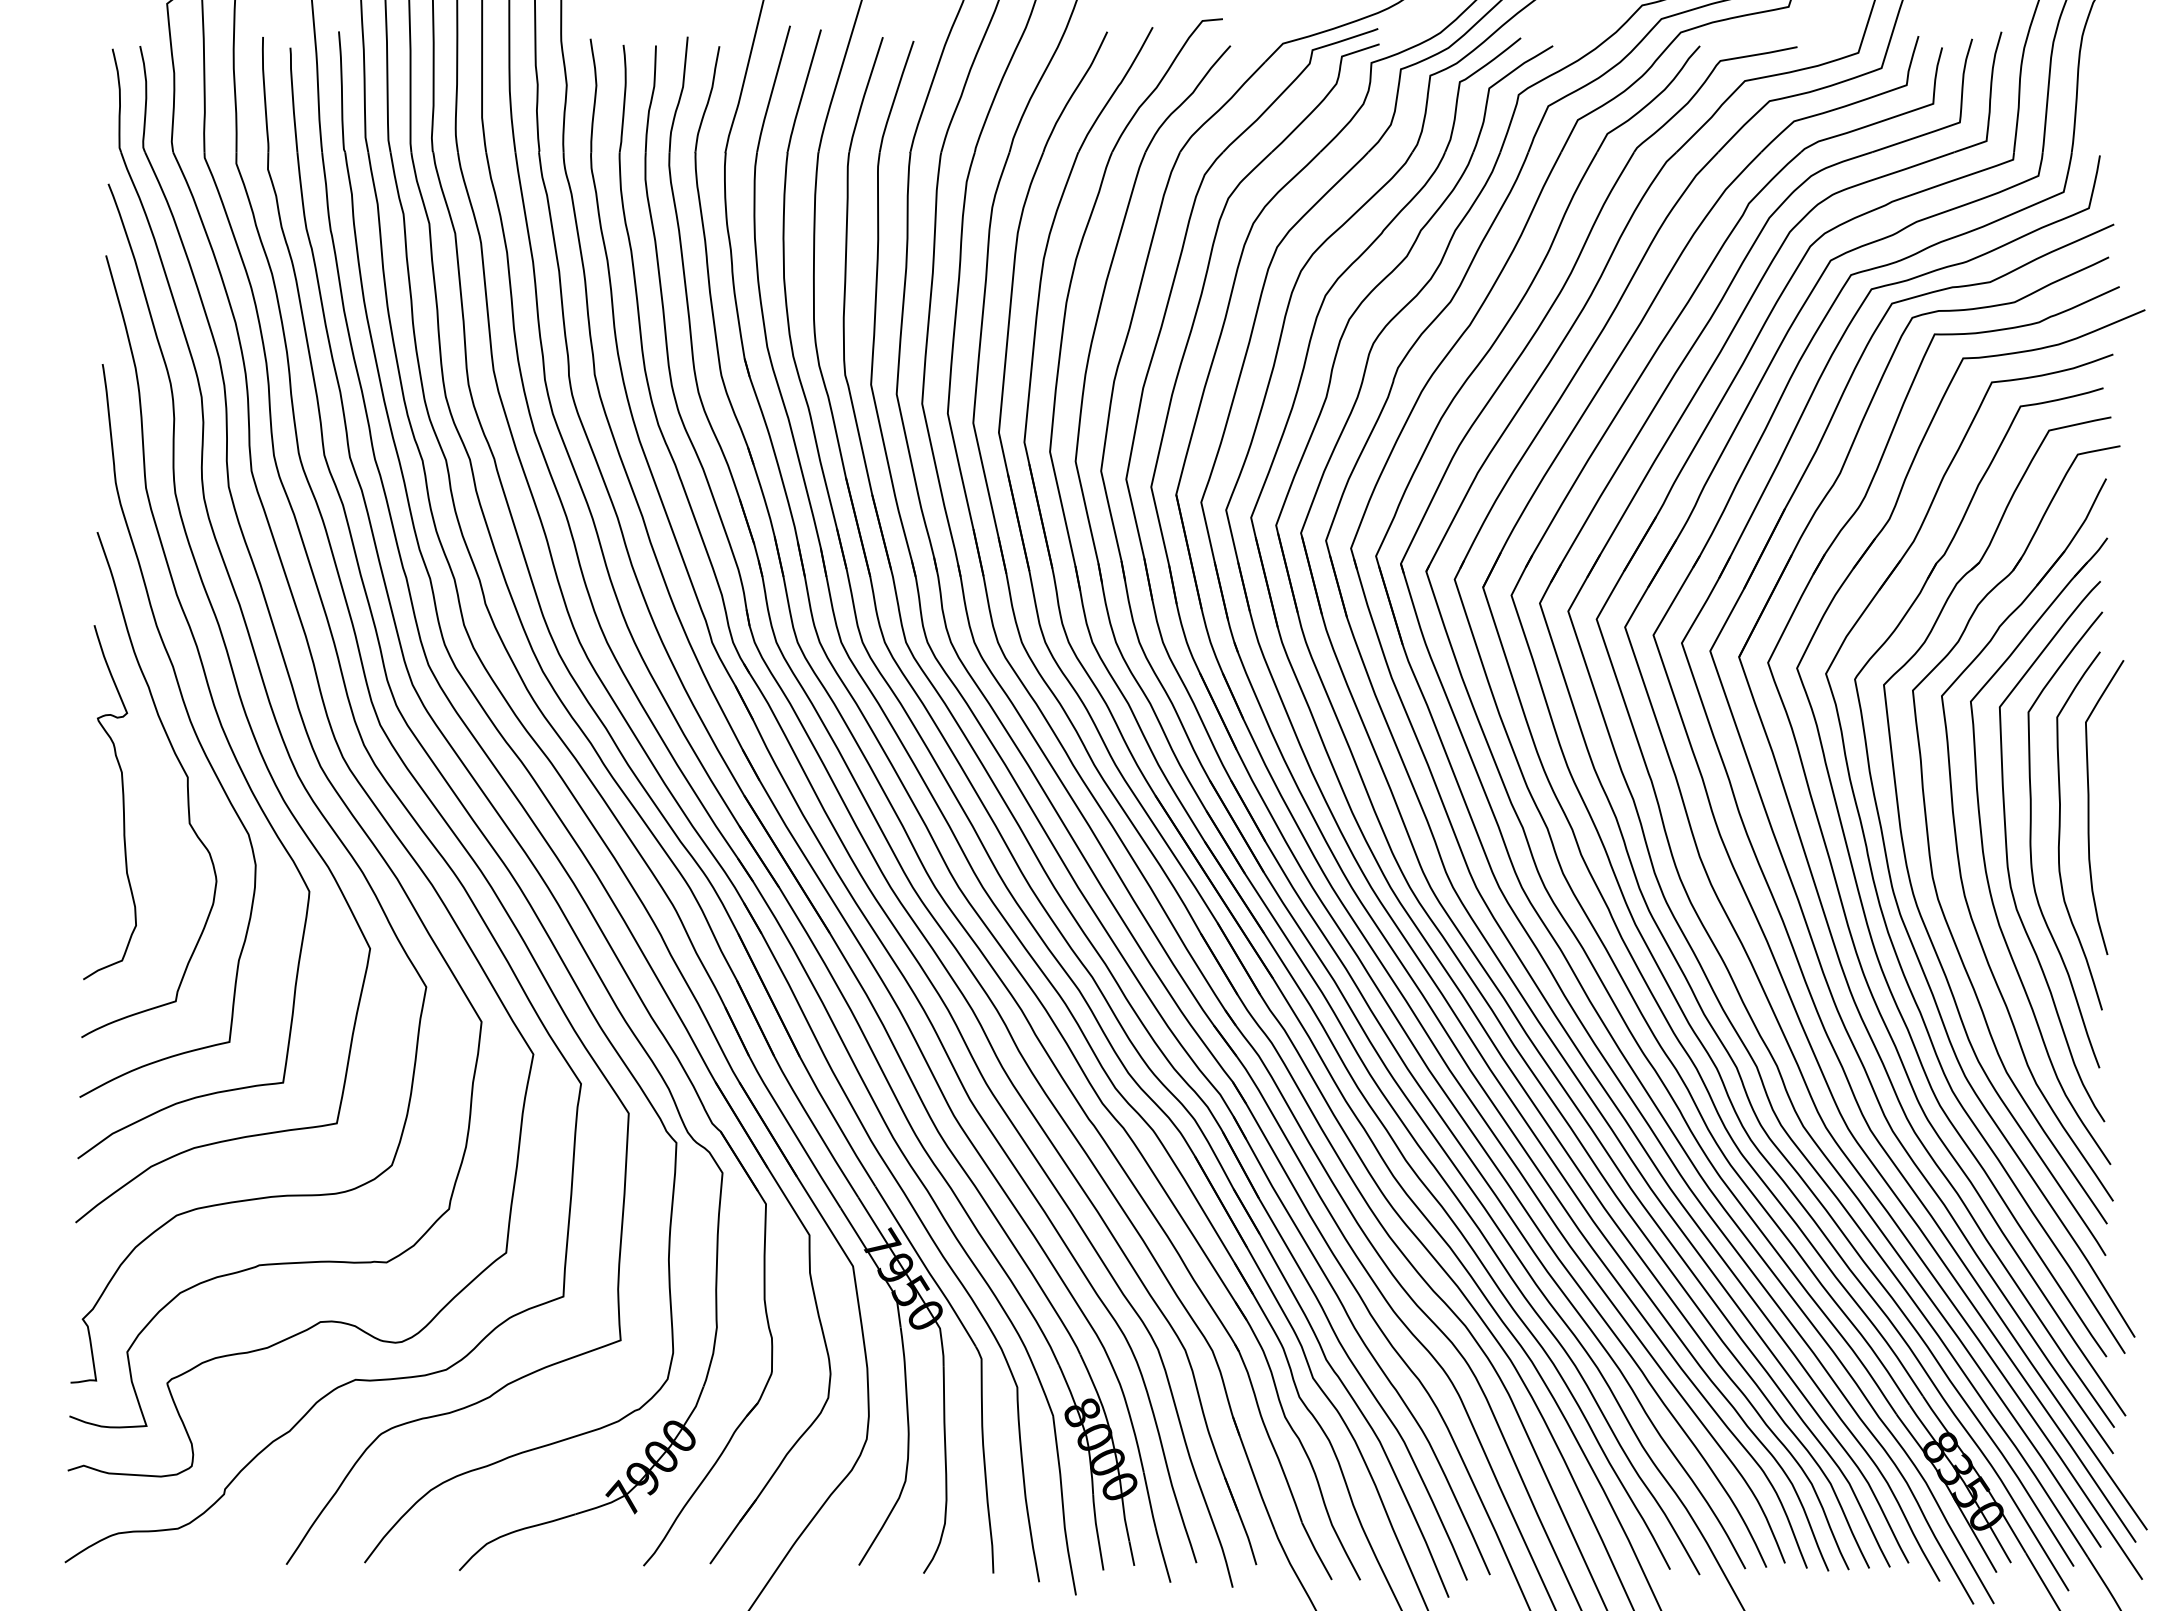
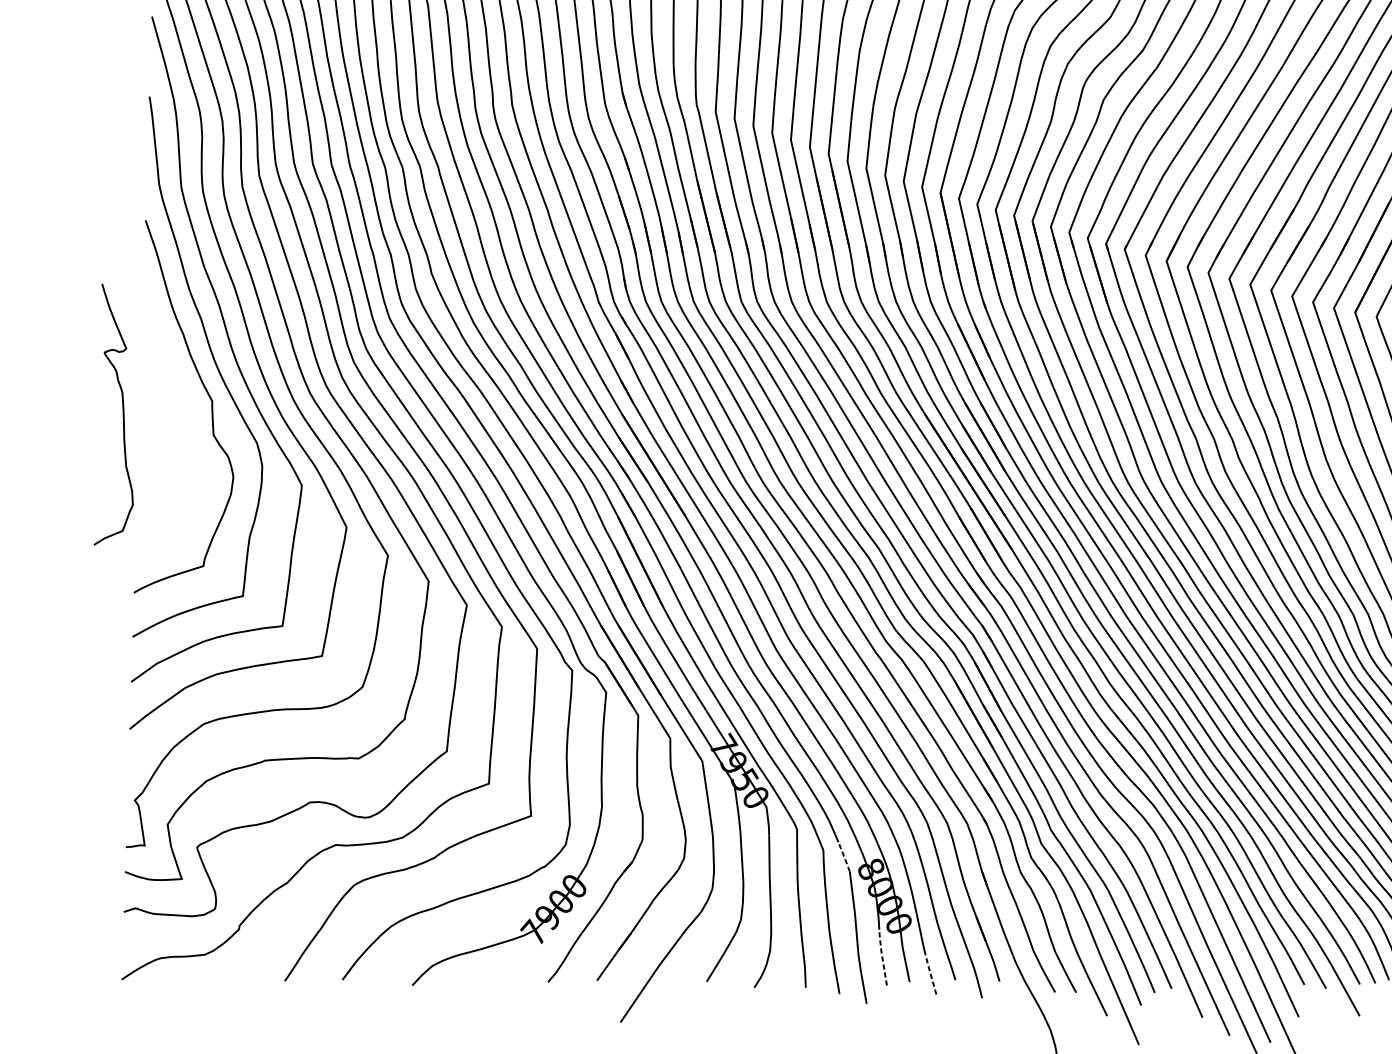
curve: (122, 802) -> (122, 414), moved
line: (1045, 1396) -> (844, 857), solid -> dashed
line: (1097, 1531) -> (882, 956), solid -> dashed
line: (1162, 1553) -> (930, 972), solid -> dashed

